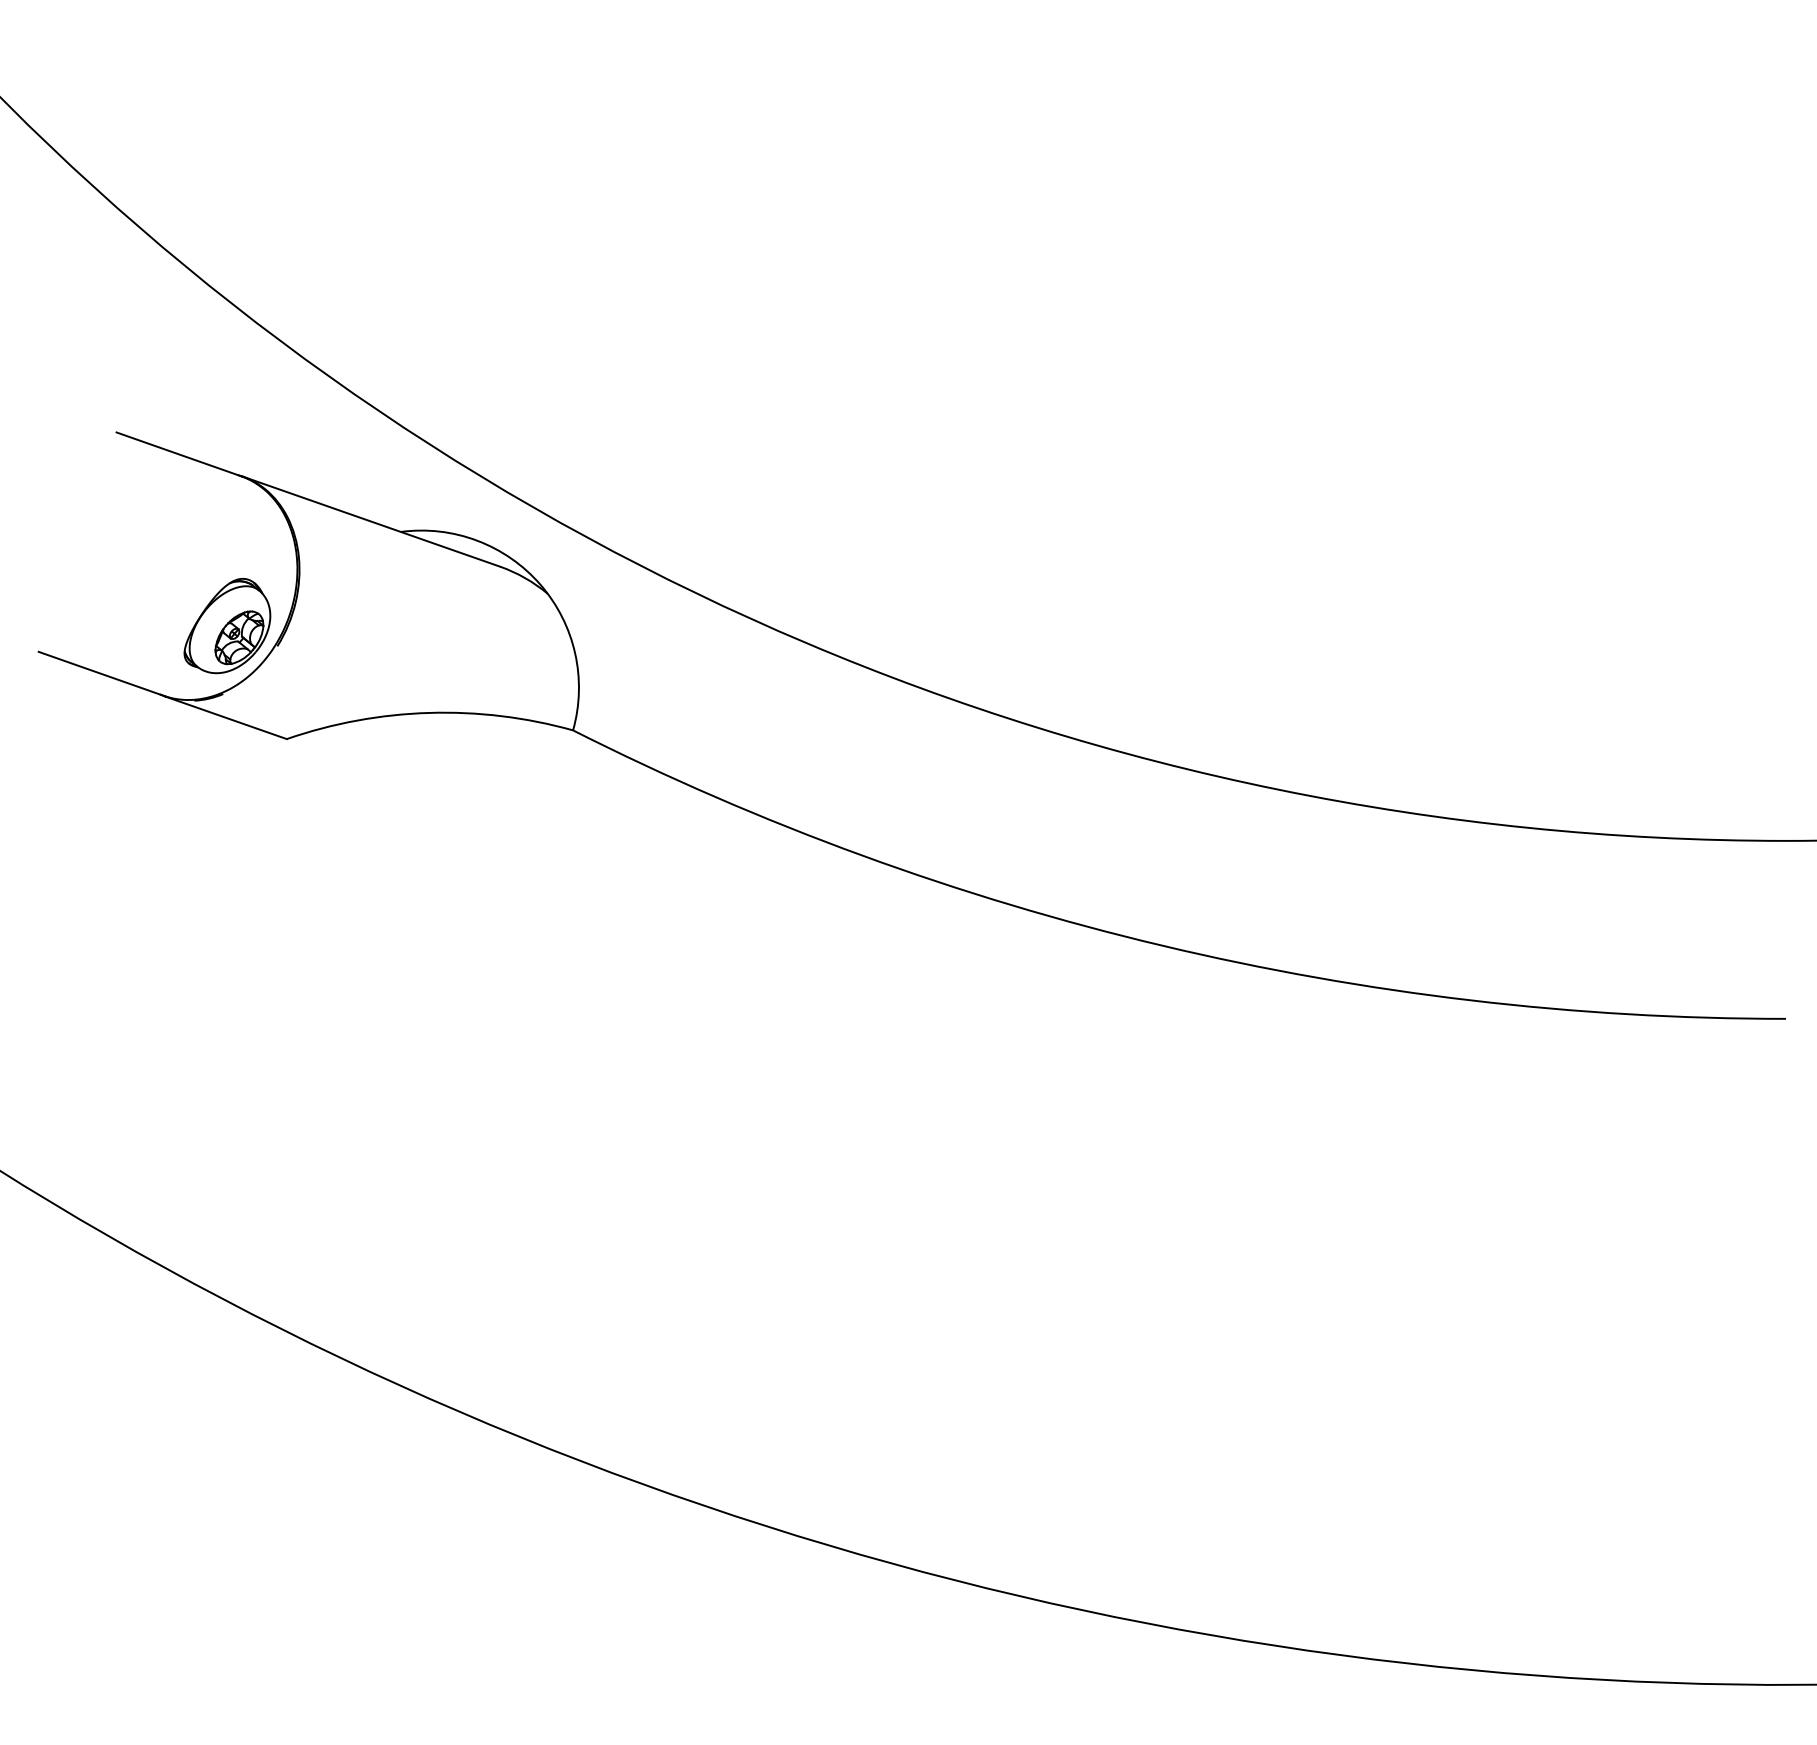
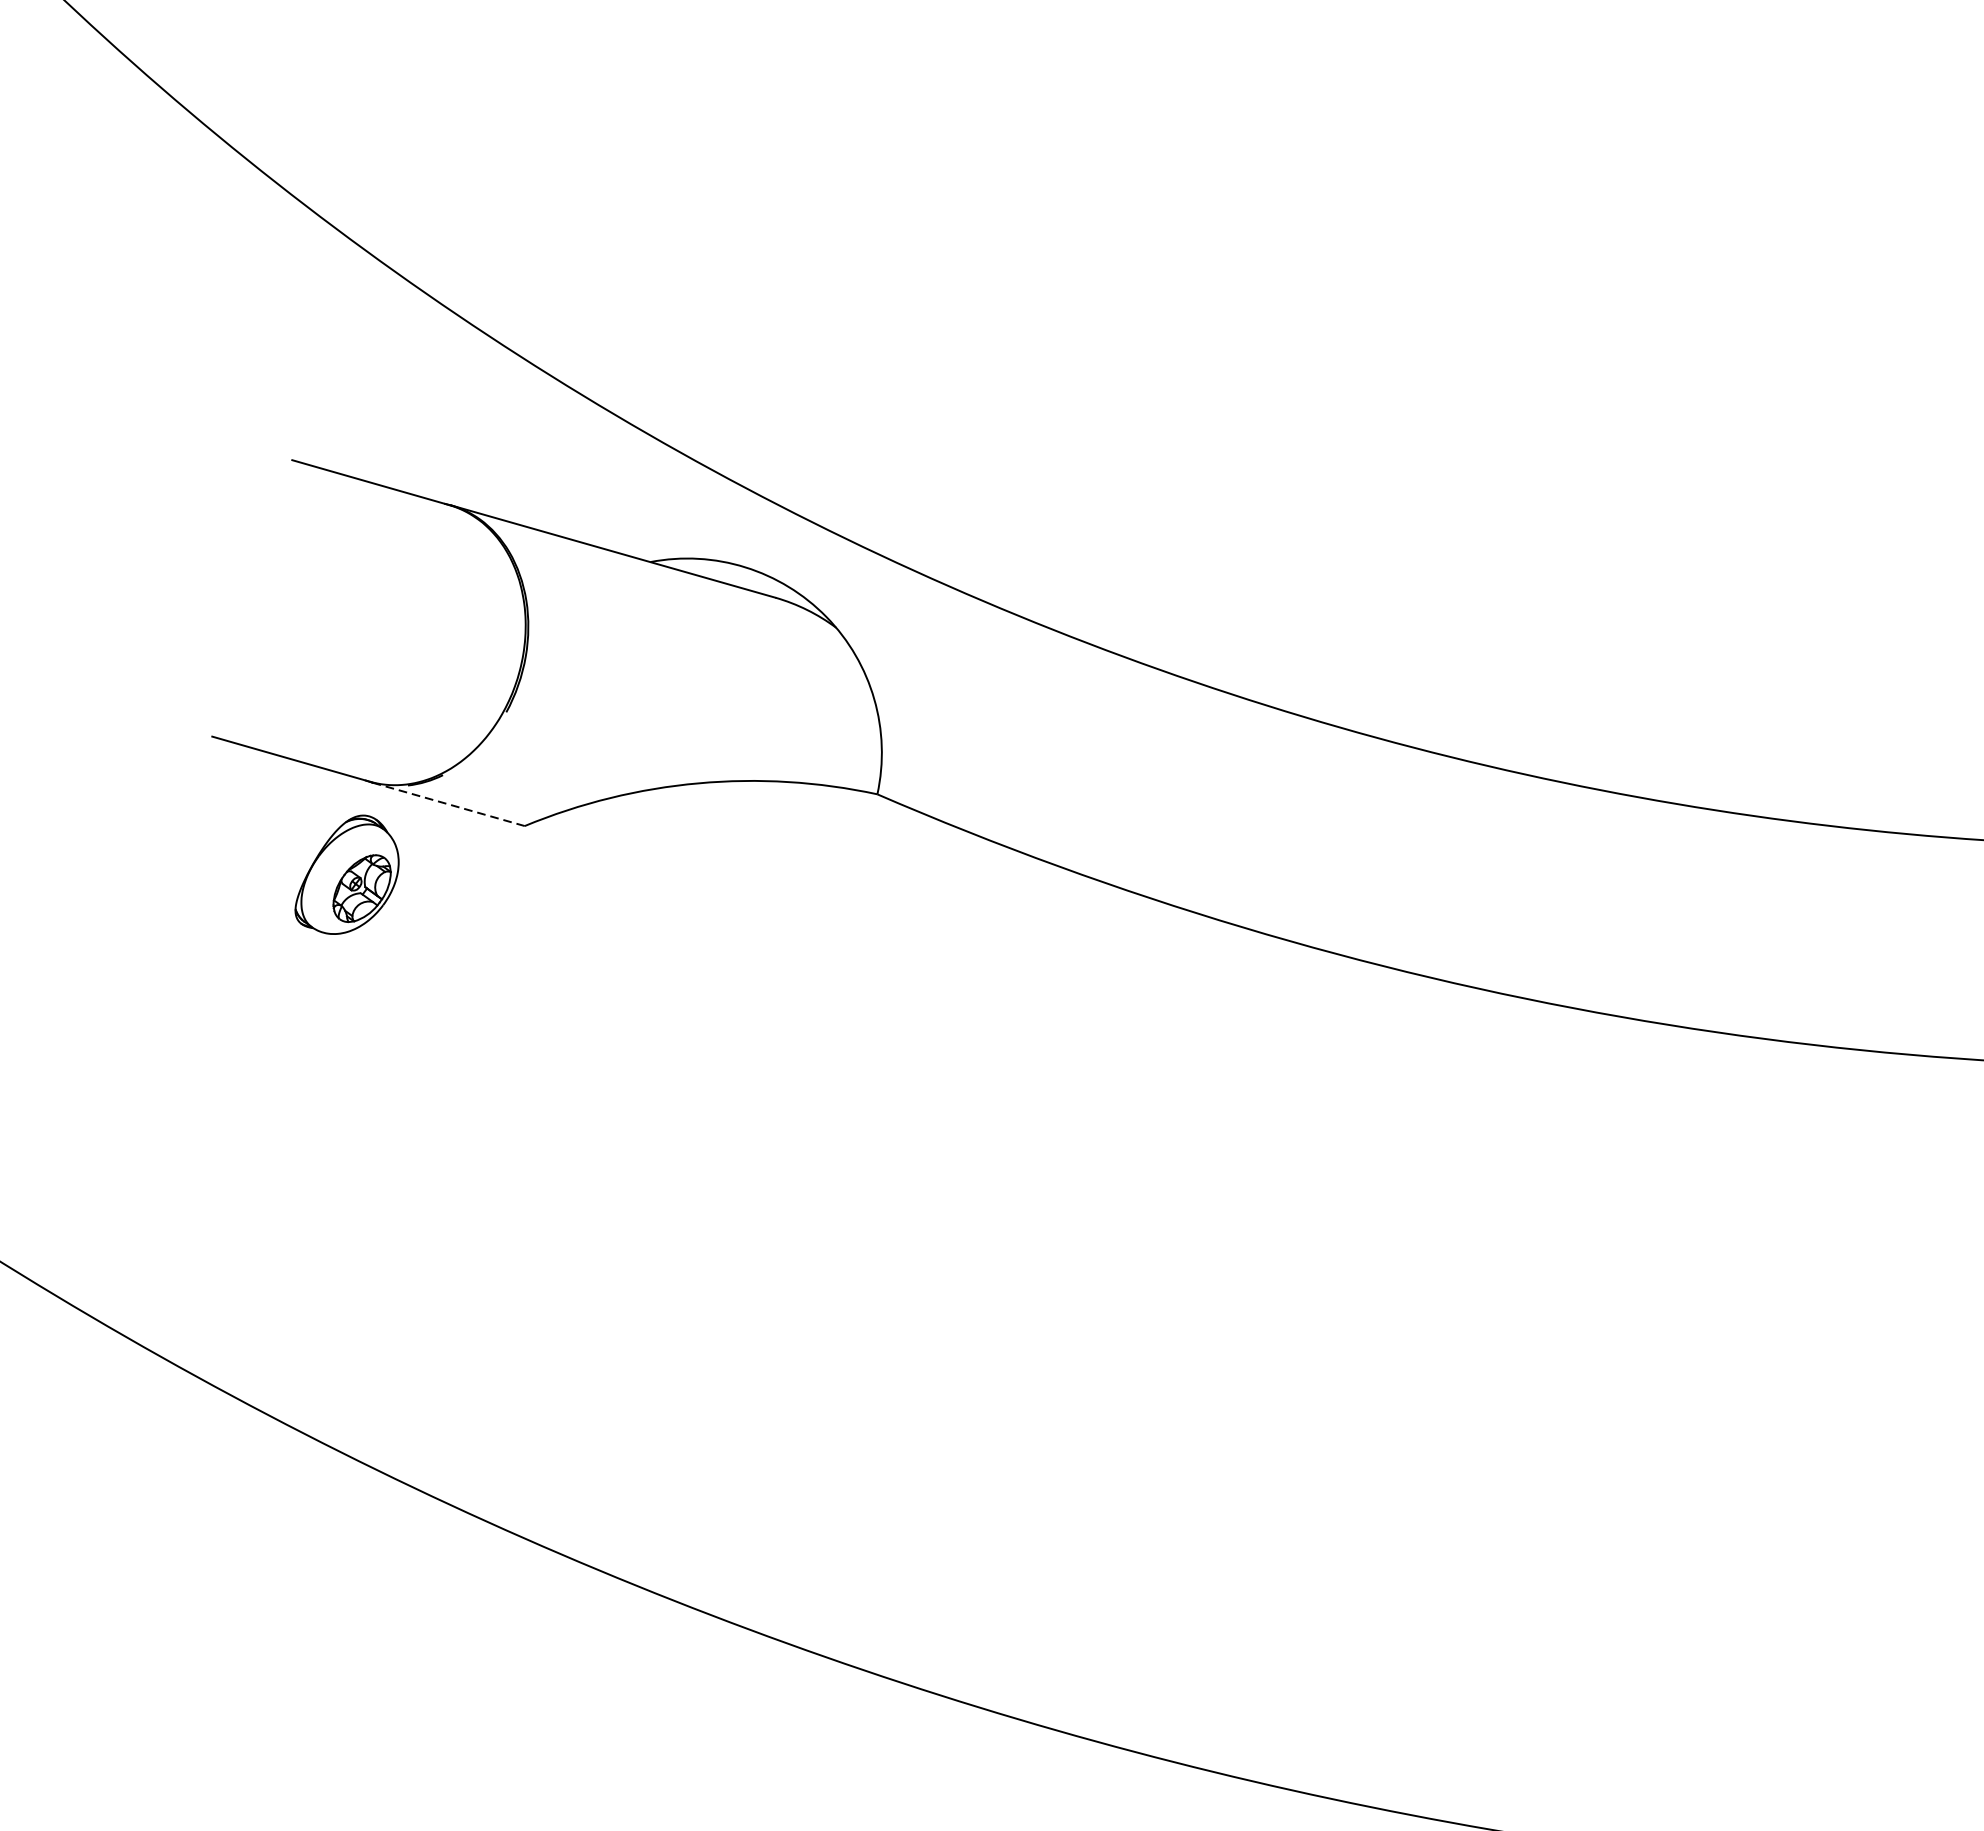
part: (227, 626) -> (346, 875), moved
line: (226, 717) -> (448, 803), solid -> dashed

